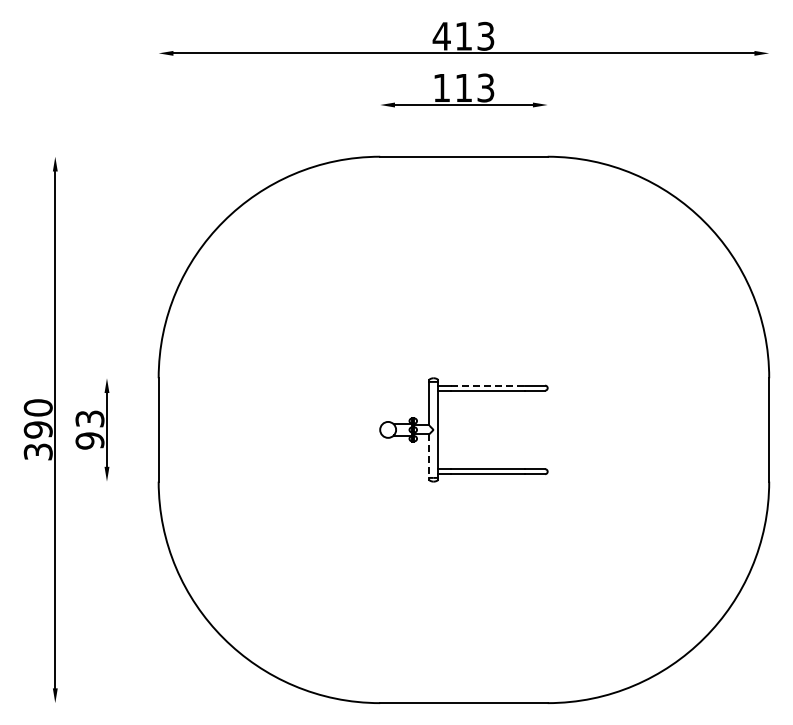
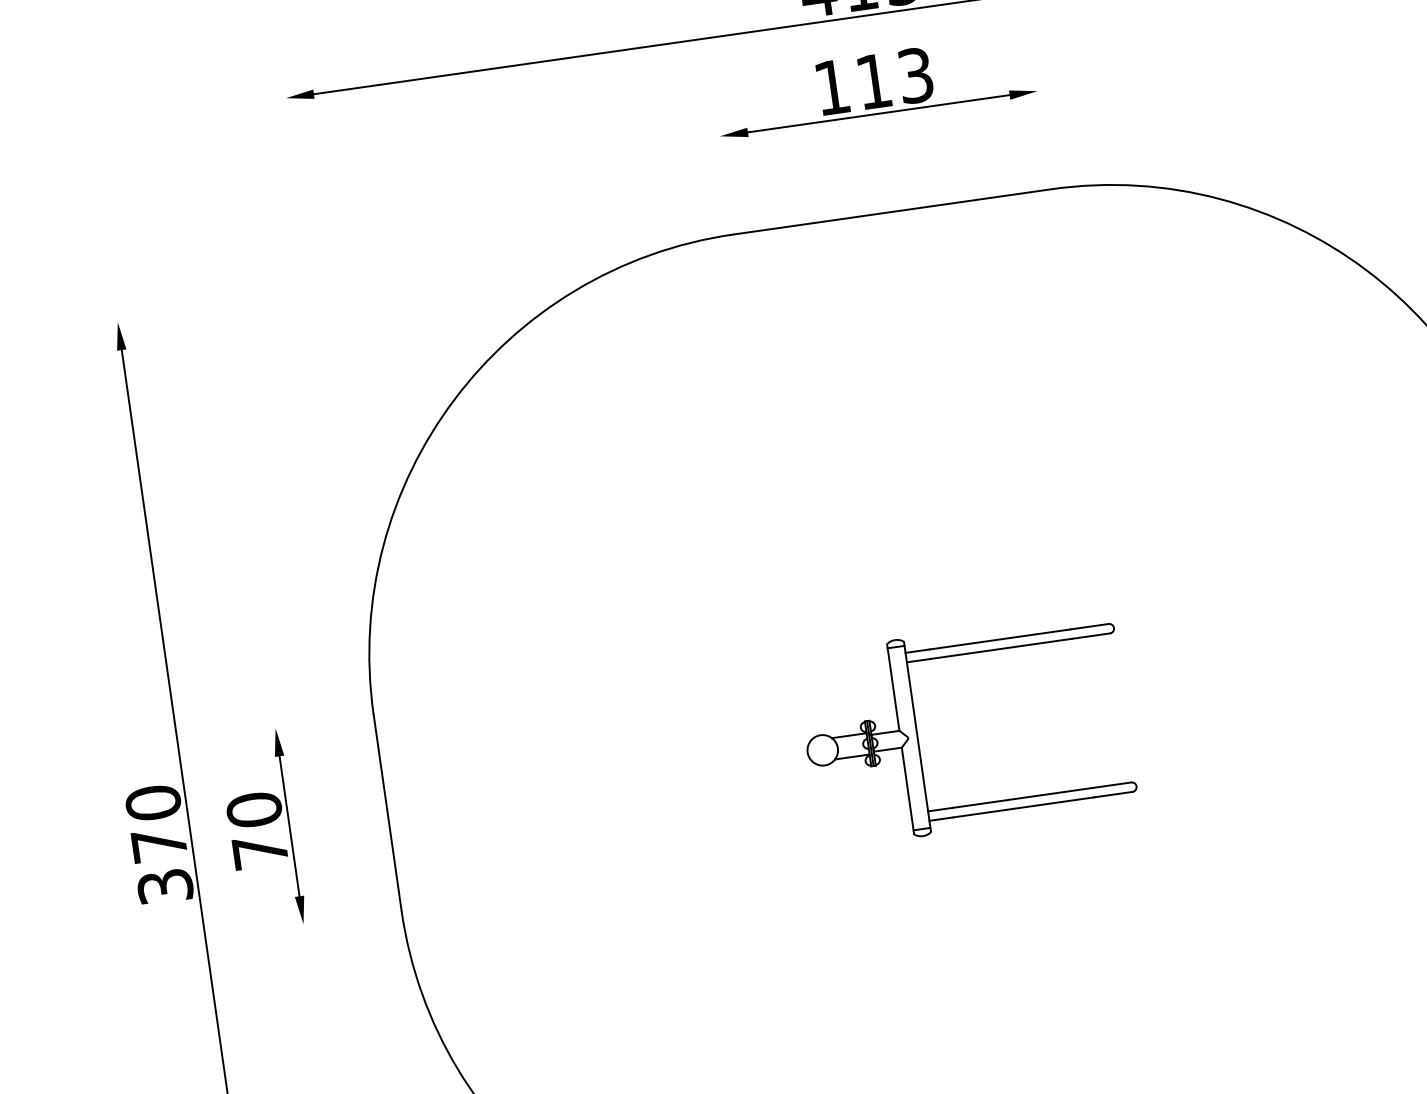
line: (488, 385) -> (1001, 639), dashed -> solid
text: (37, 429) -> (157, 844), 390 -> 370
text: (89, 429) -> (256, 830), 93 -> 70
line: (429, 456) -> (908, 789), dashed -> solid

